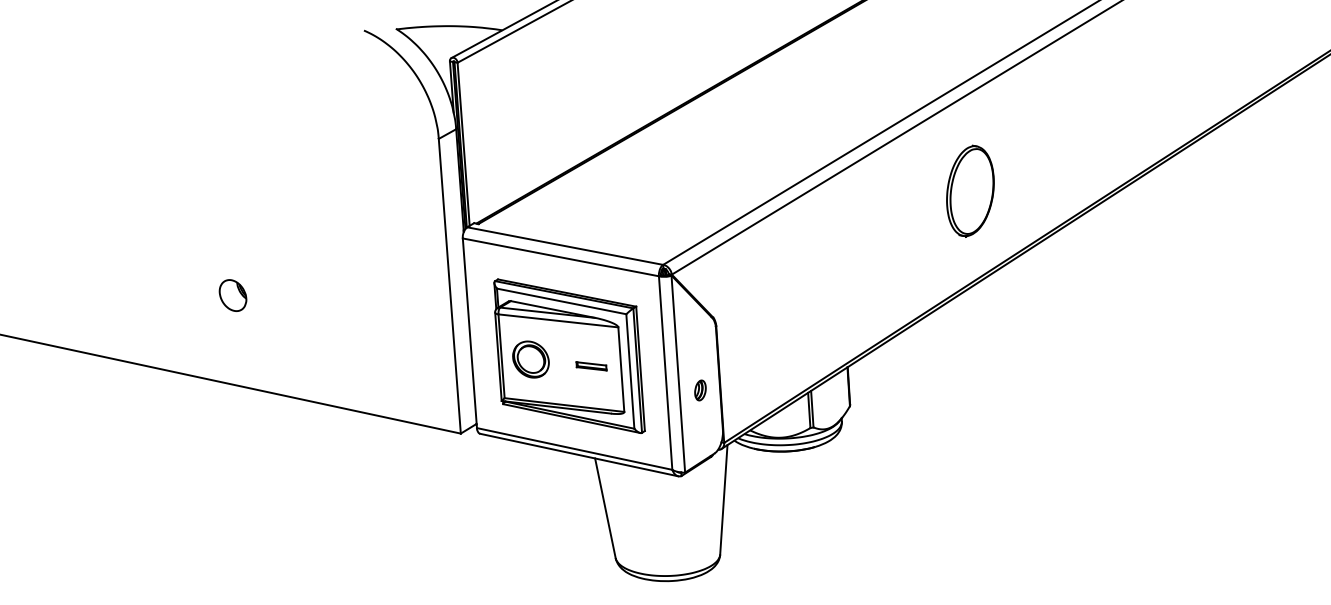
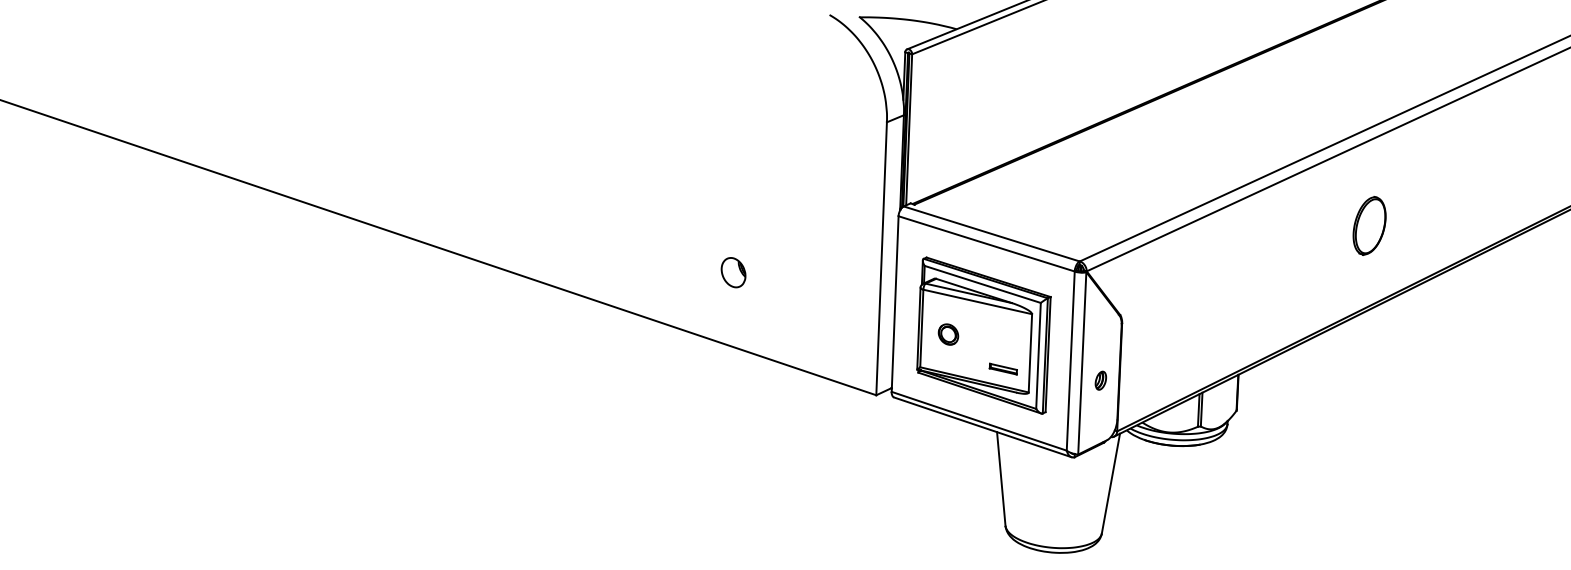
part: (970, 190) -> (1369, 225), size x0.7
part: (232, 295) -> (733, 272), moved
part: (530, 359) -> (948, 334), size x0.6
part: (590, 365) -> (1002, 368), moved

